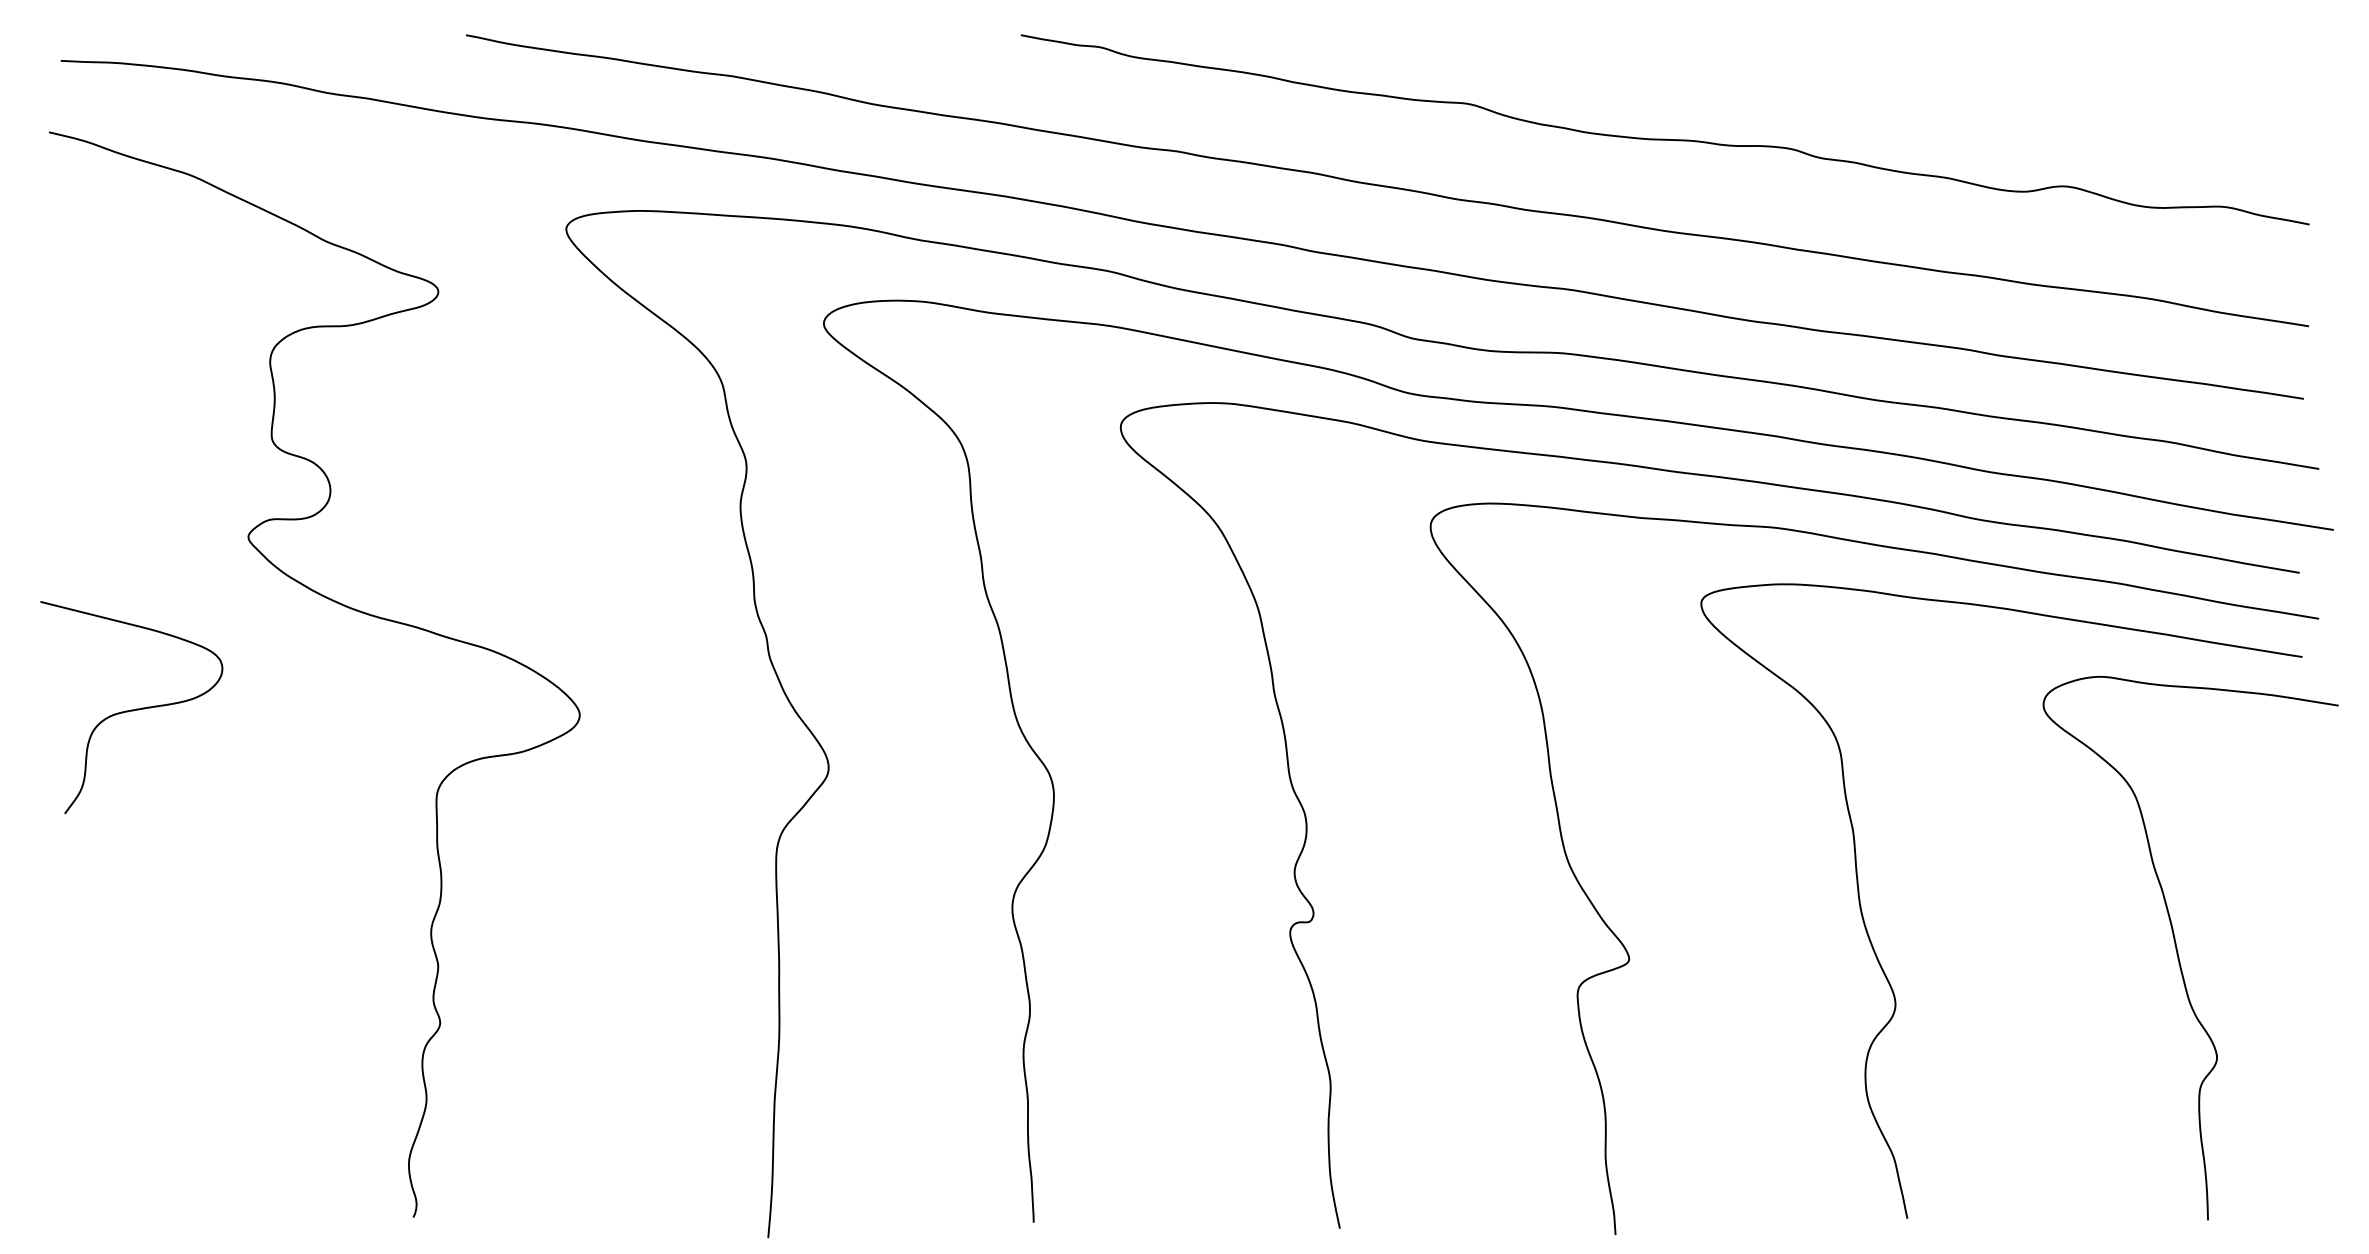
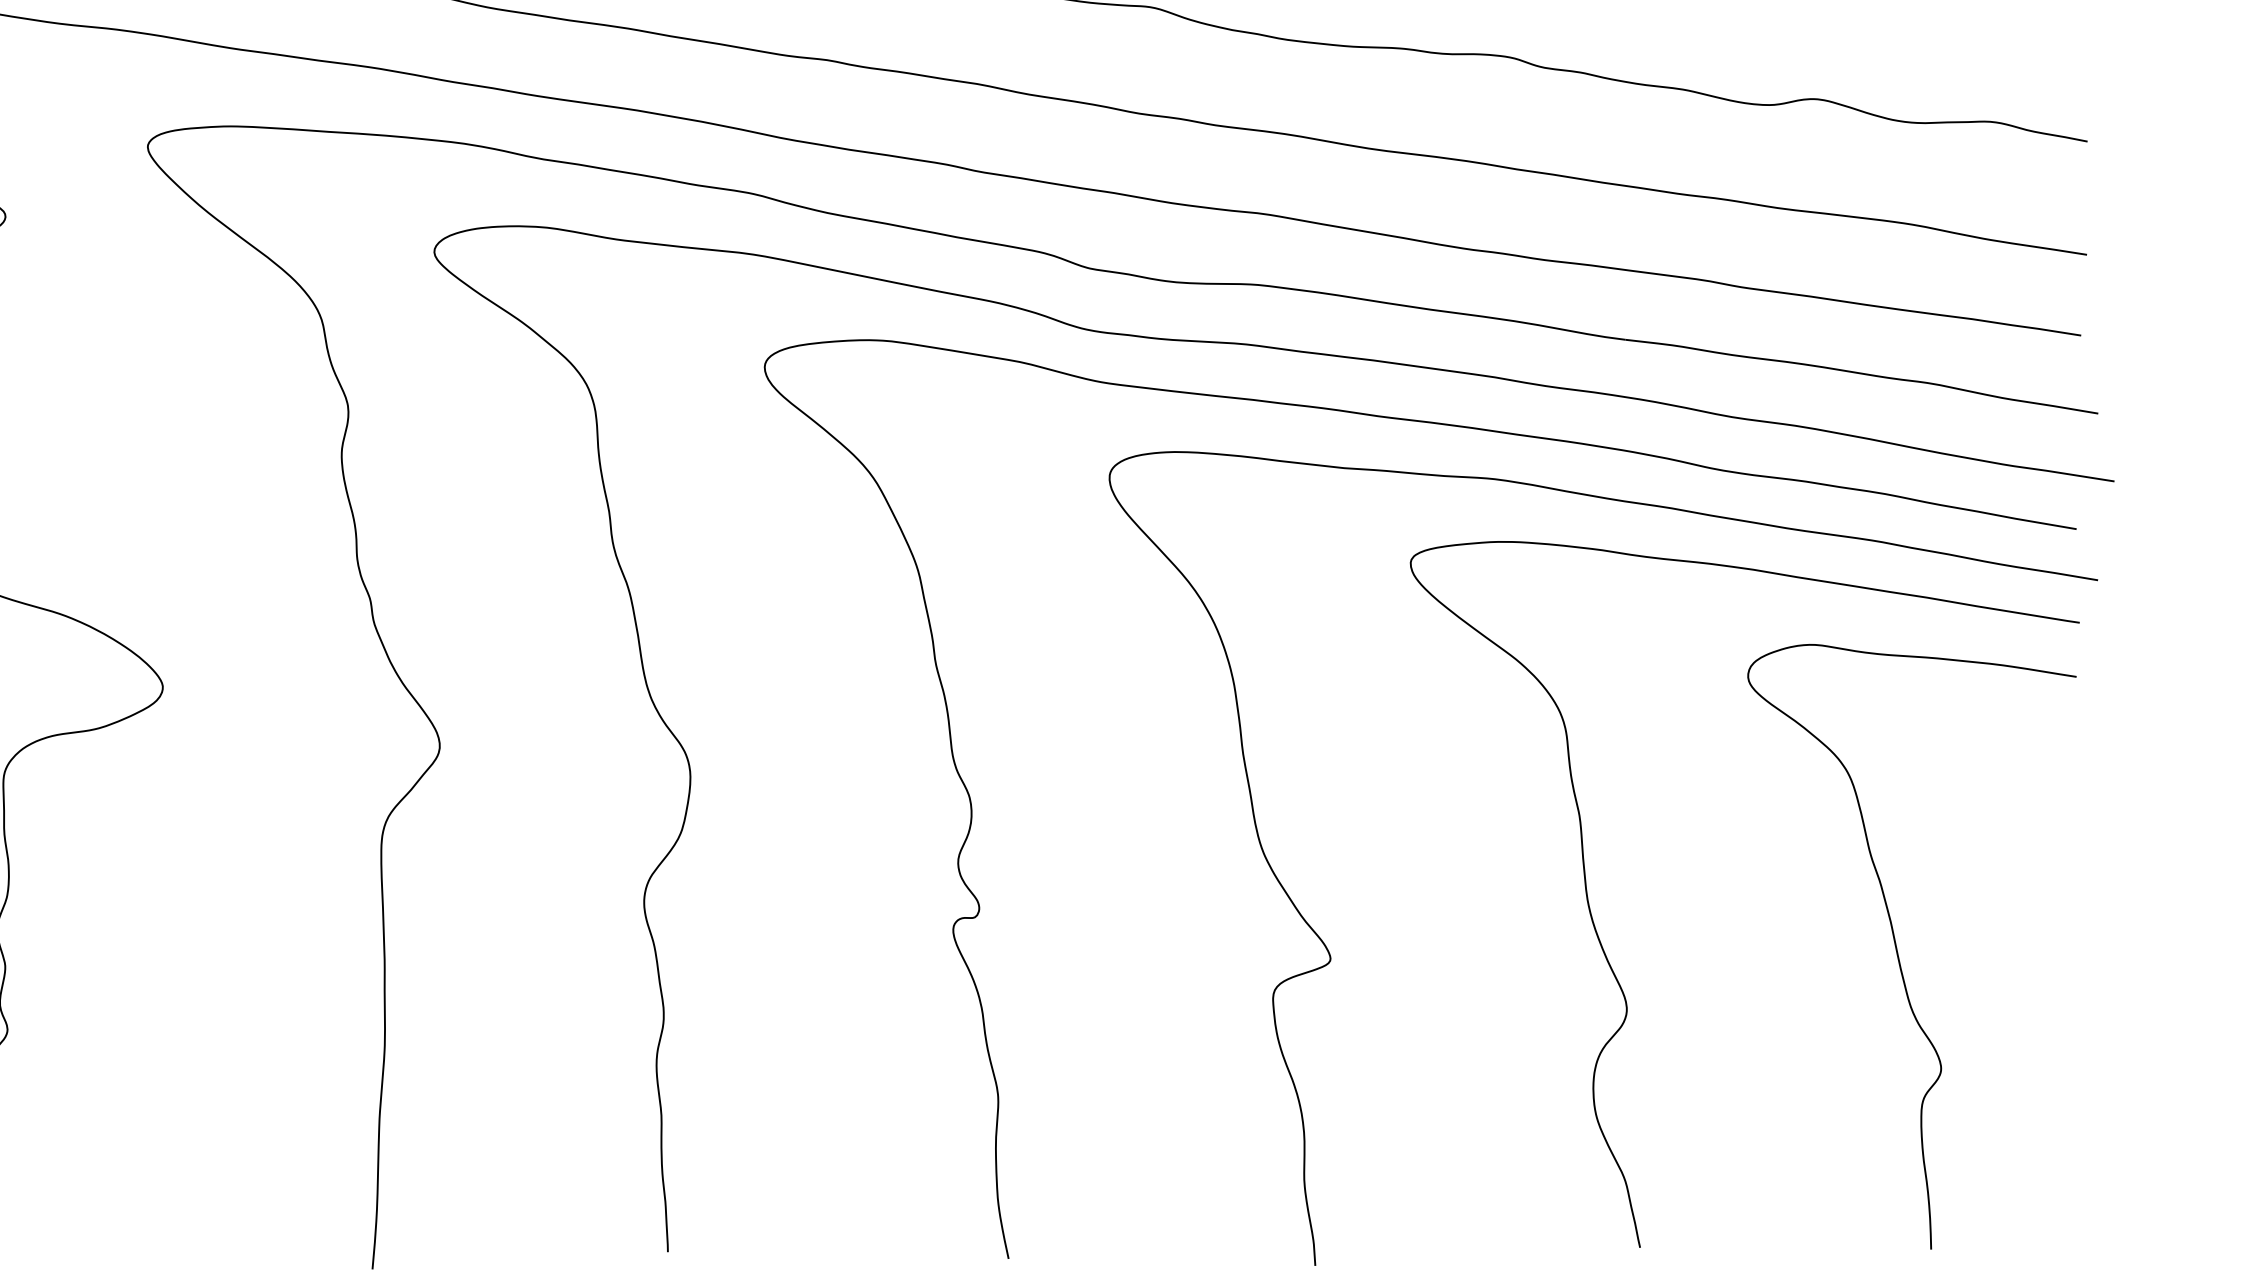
curve: (2178, 952) -> (1898, 951), moved

